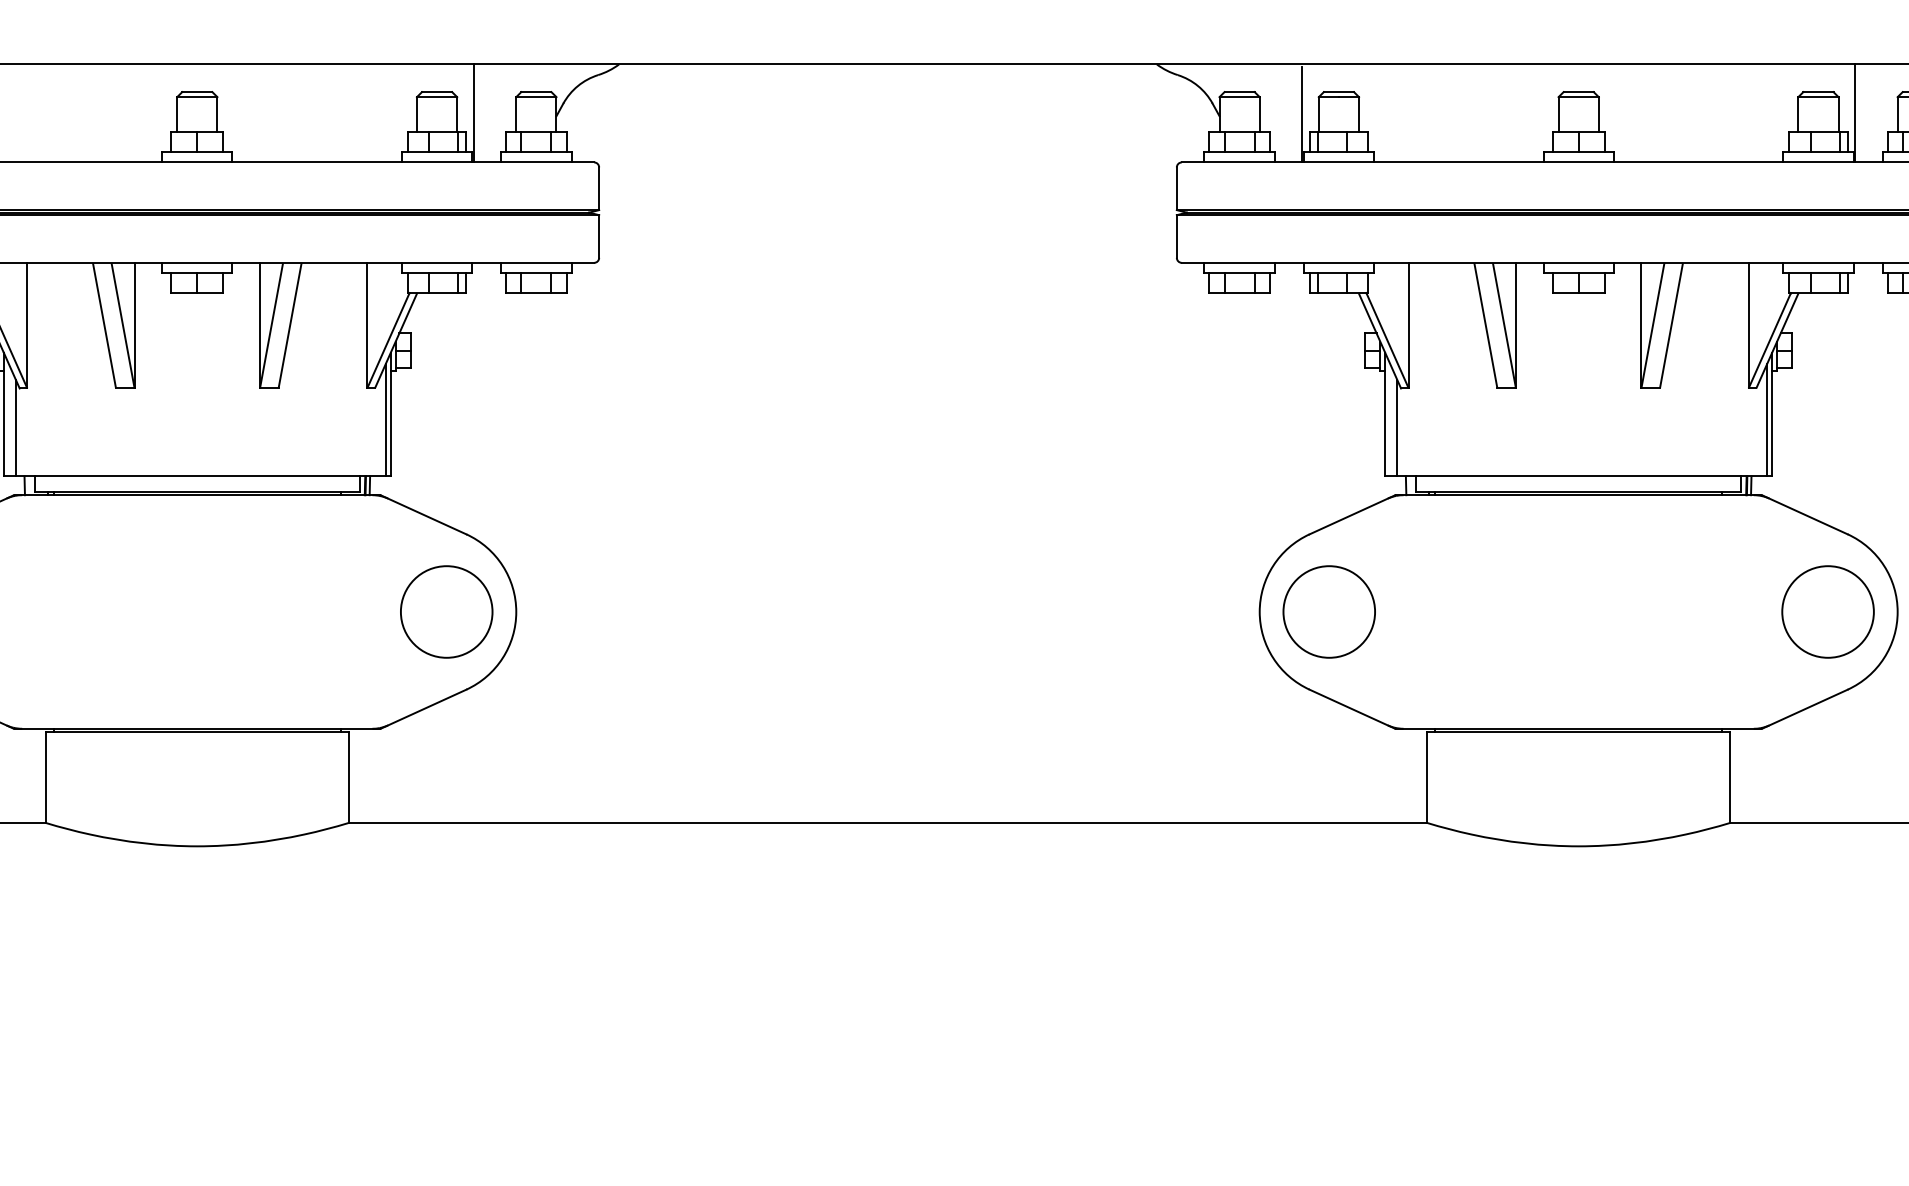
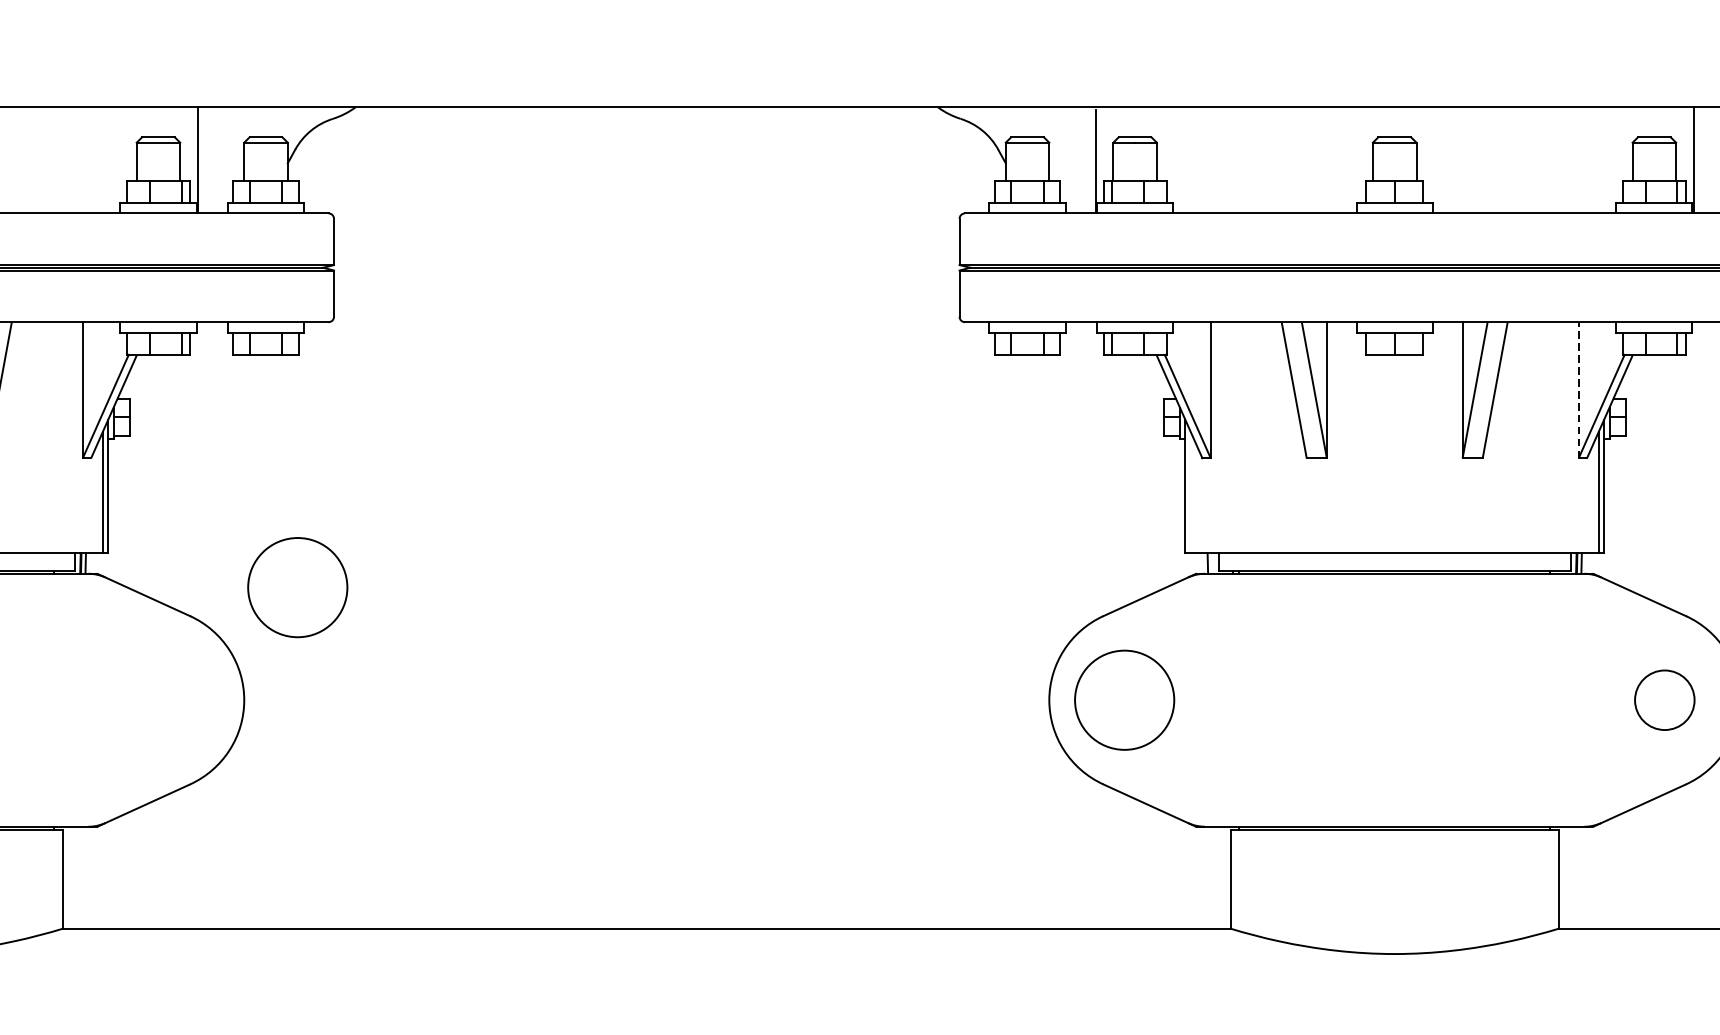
line: (1748, 325) -> (1578, 390), solid -> dashed
line: (1397, 427) -> (1198, 500), removed
circle: (446, 611) -> (297, 587), moved
circle: (1827, 611) -> (1664, 699), size x0.6

